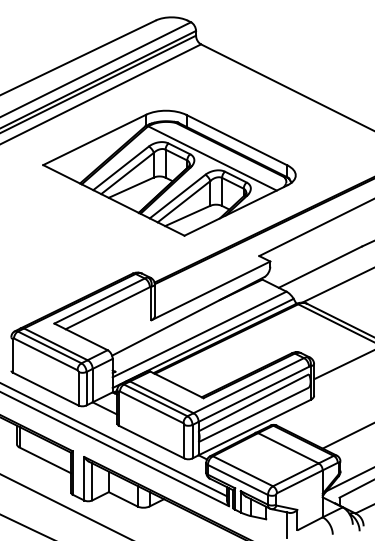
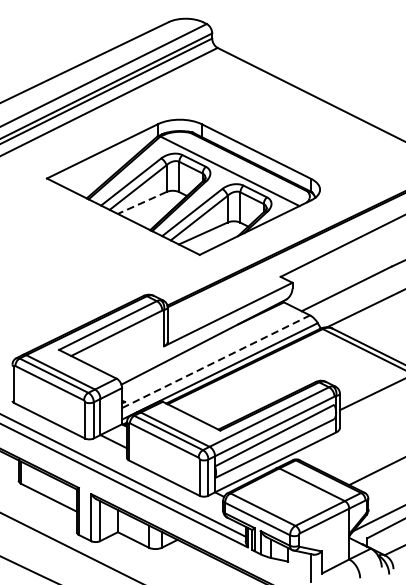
line: (131, 187) -> (142, 202), solid -> dashed
line: (199, 334) -> (215, 361), solid -> dashed

